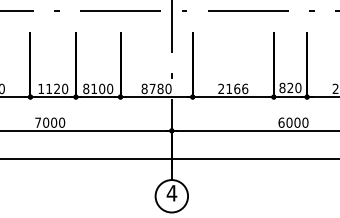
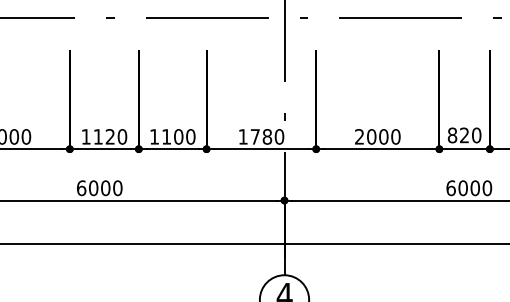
text: (86, 88) -> (154, 136), 8100 -> 1100
text: (144, 88) -> (242, 136), 8780 -> 1780
text: (237, 88) -> (384, 136), 2166 -> 2000
text: (38, 122) -> (82, 187), 7000 -> 6000

